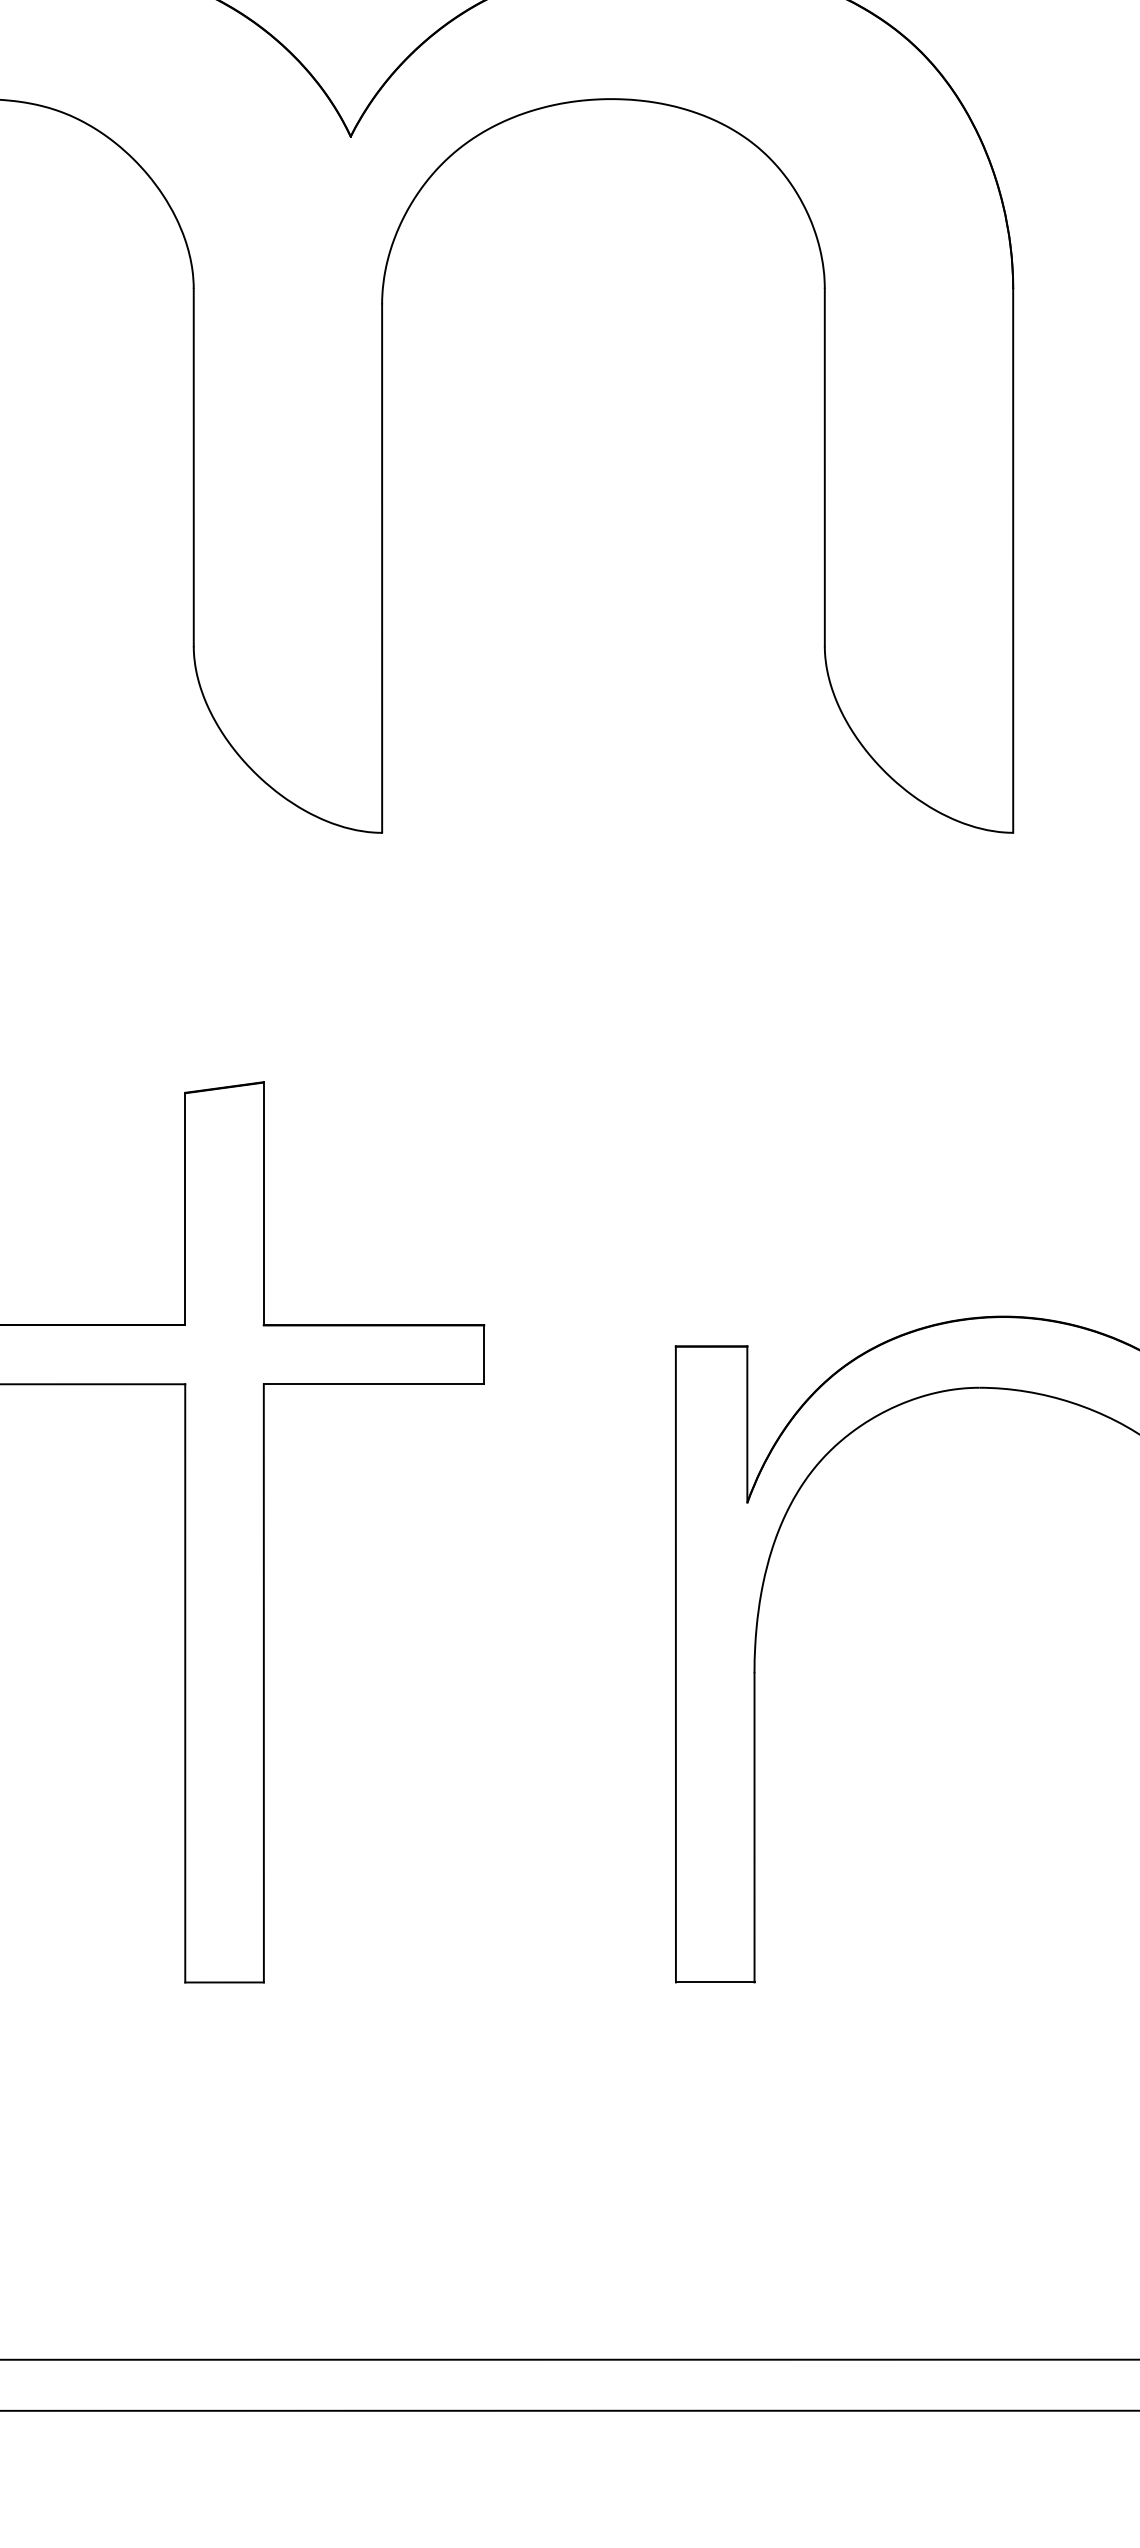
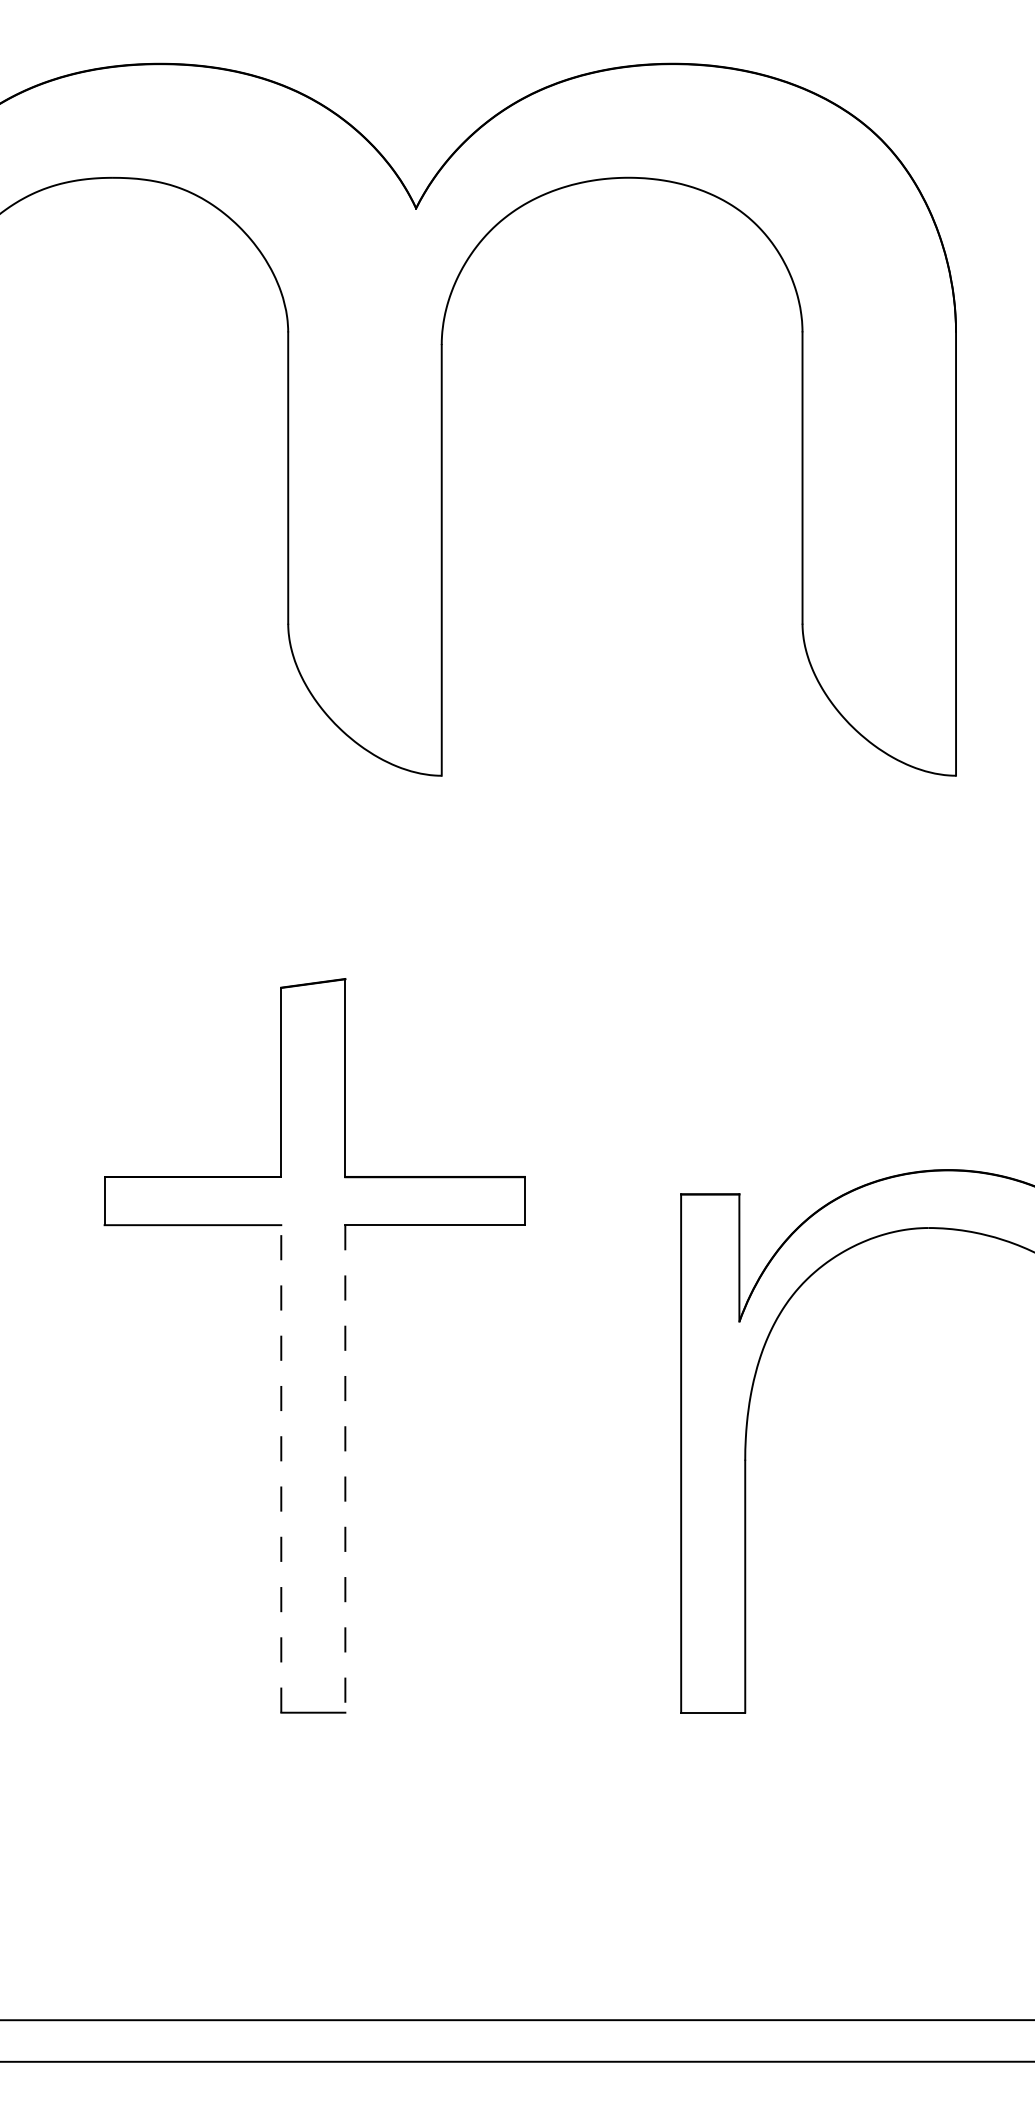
line: (185, 1682) -> (281, 1468), solid -> dashed
line: (264, 1682) -> (345, 1468), solid -> dashed

